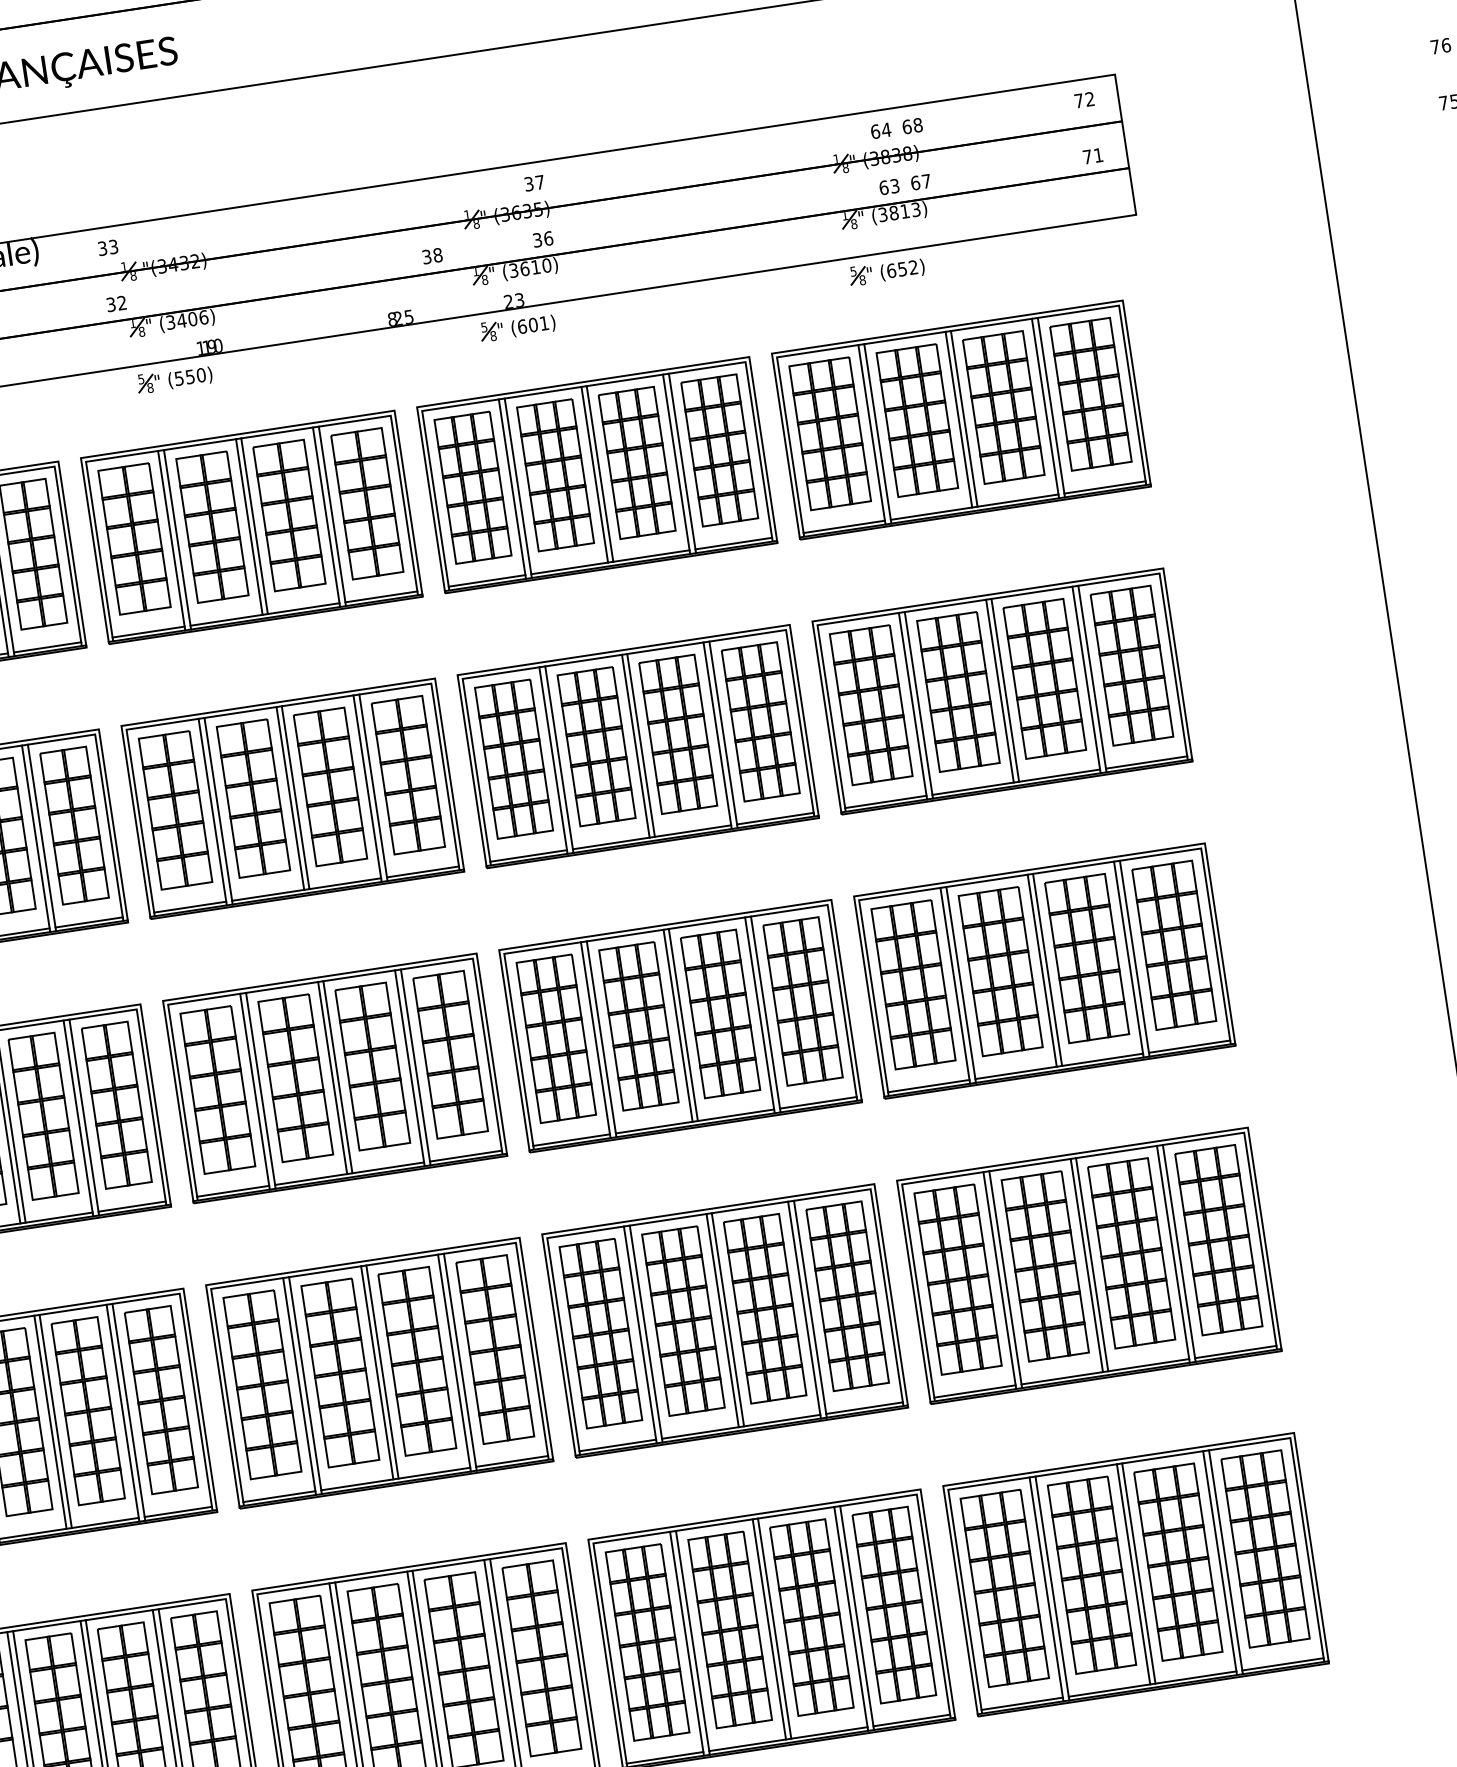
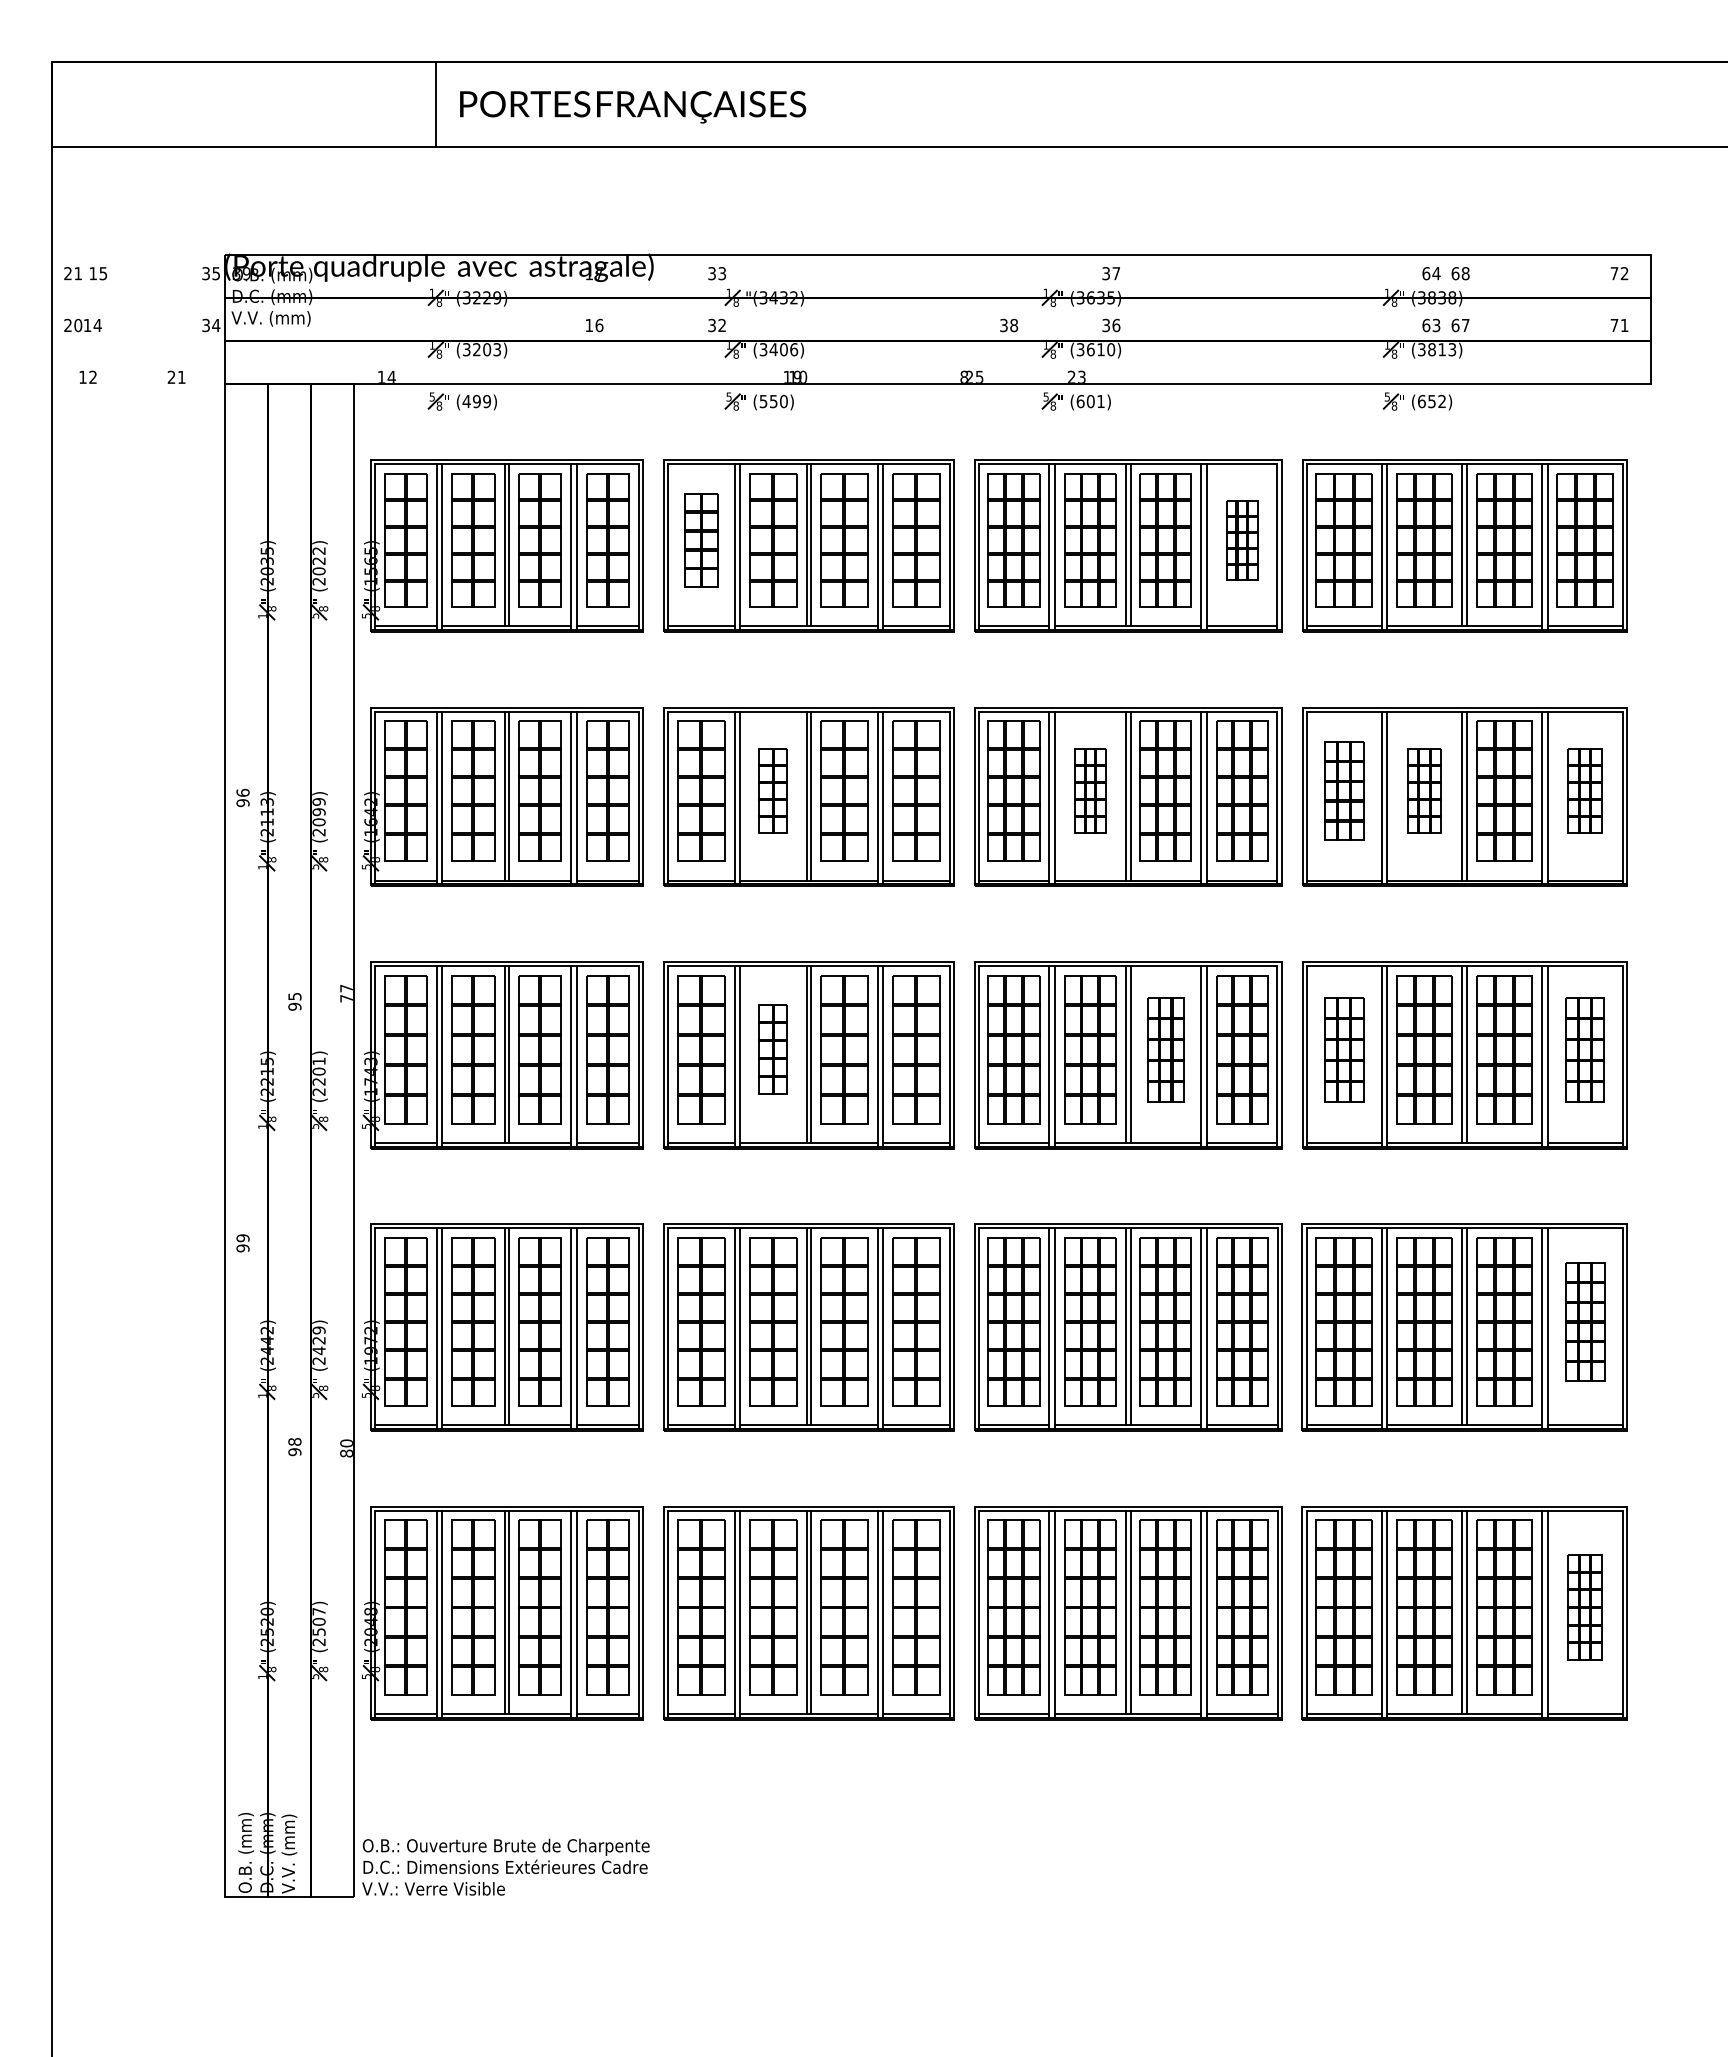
part: (720, 450) -> (1242, 540), size x0.6
part: (134, 539) -> (701, 540), size x0.7
part: (1131, 665) -> (1584, 790), size x0.6
part: (958, 691) -> (1424, 790), size x0.6
part: (870, 704) -> (1343, 790), size x0.7
part: (596, 745) -> (1090, 790), size x0.6
part: (253, 797) -> (773, 790), size x0.6
part: (1173, 945) -> (1584, 1049), size x0.7
part: (912, 984) -> (1343, 1049), size x0.7
part: (720, 1013) -> (1165, 1049), size x0.7
part: (296, 1078) -> (773, 1049), size x0.6
part: (1218, 1239) -> (1584, 1321), size x0.7
part: (1264, 1549) -> (1584, 1607), size x0.6

